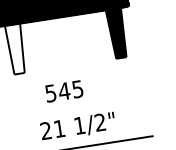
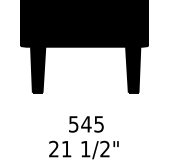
fill: (16, 48) -> (38, 69), added
text: (64, 91) -> (86, 124), moved

